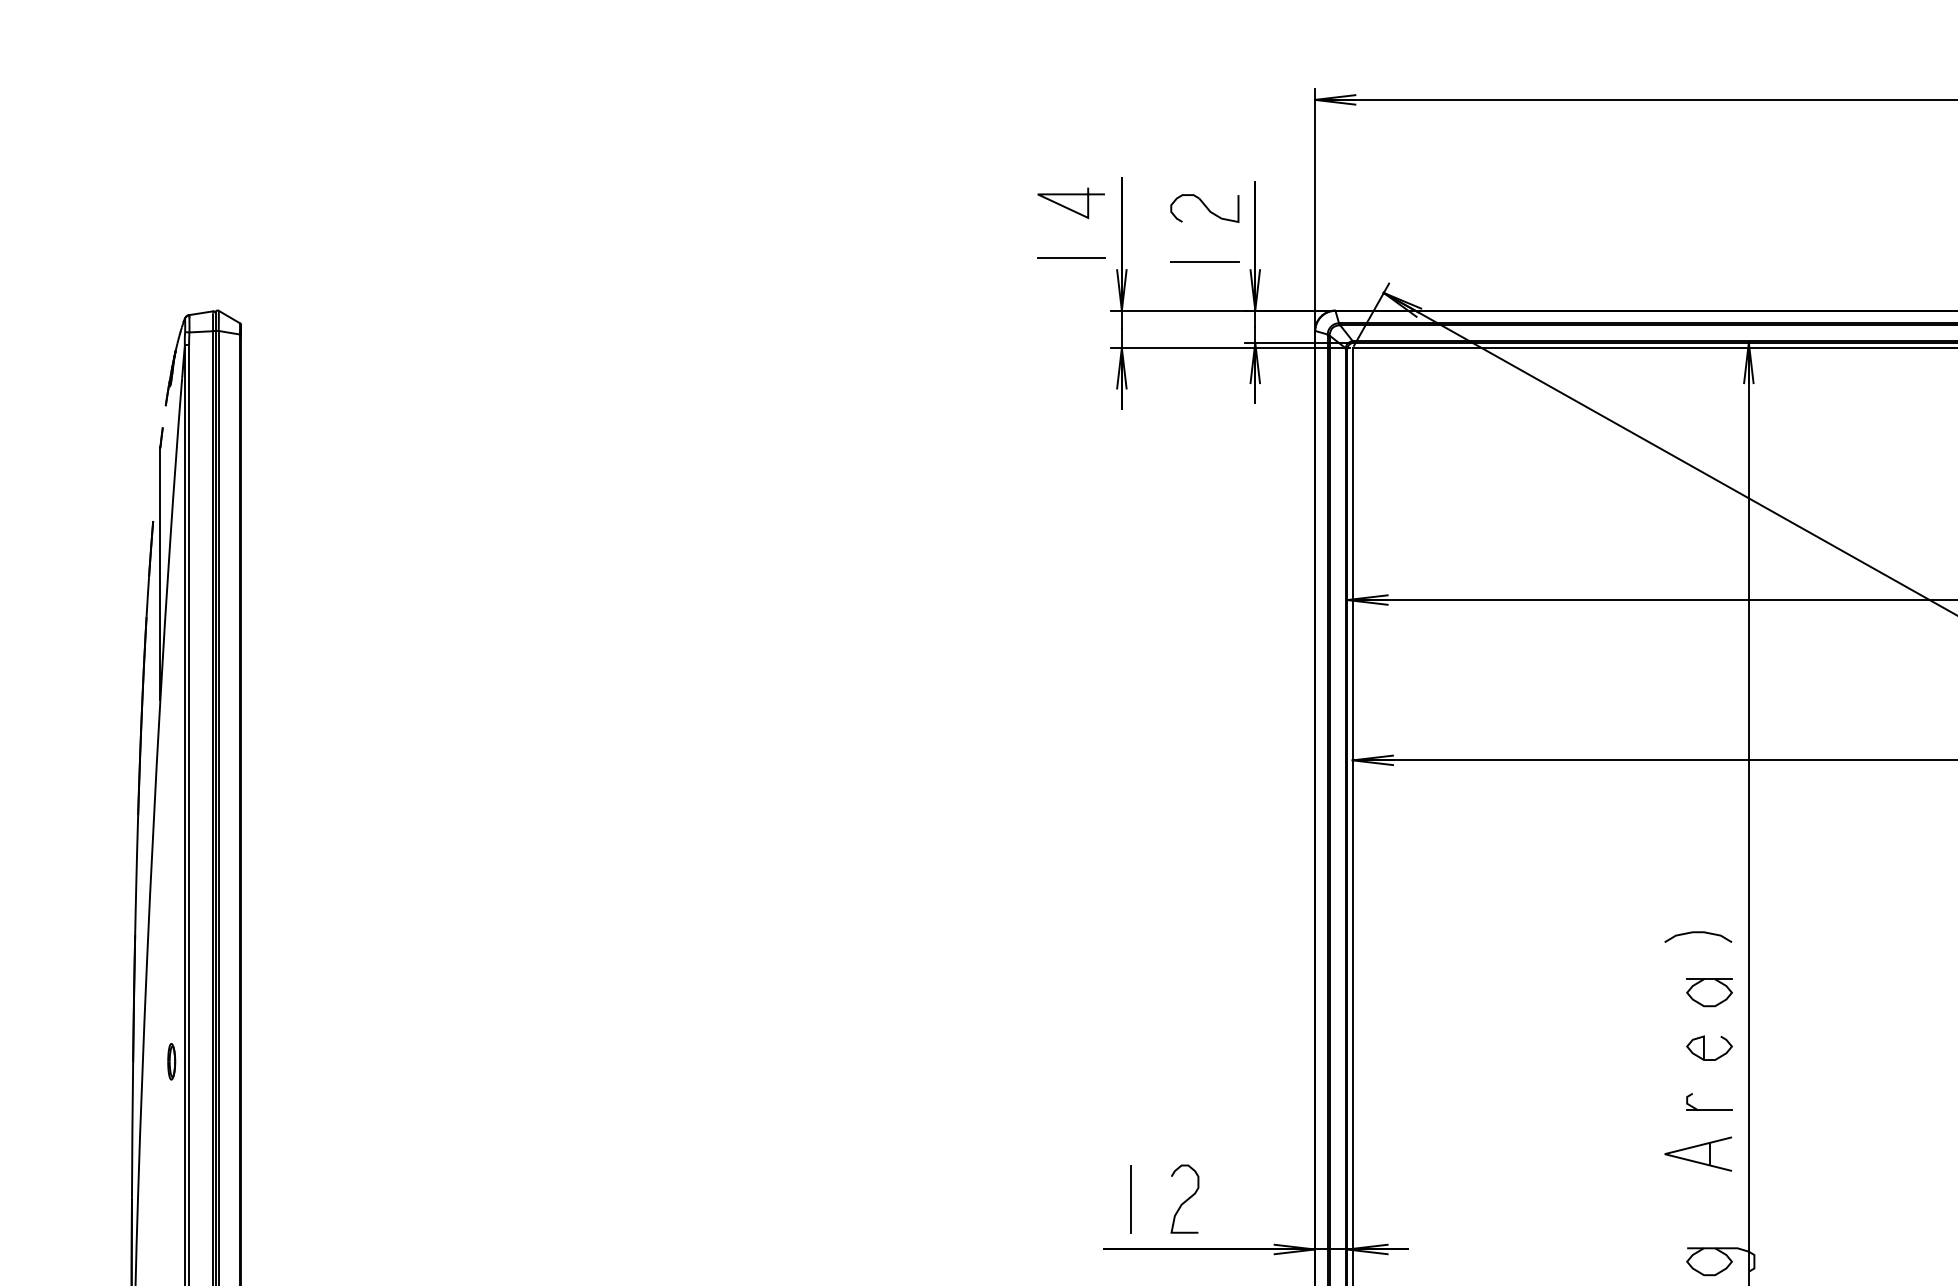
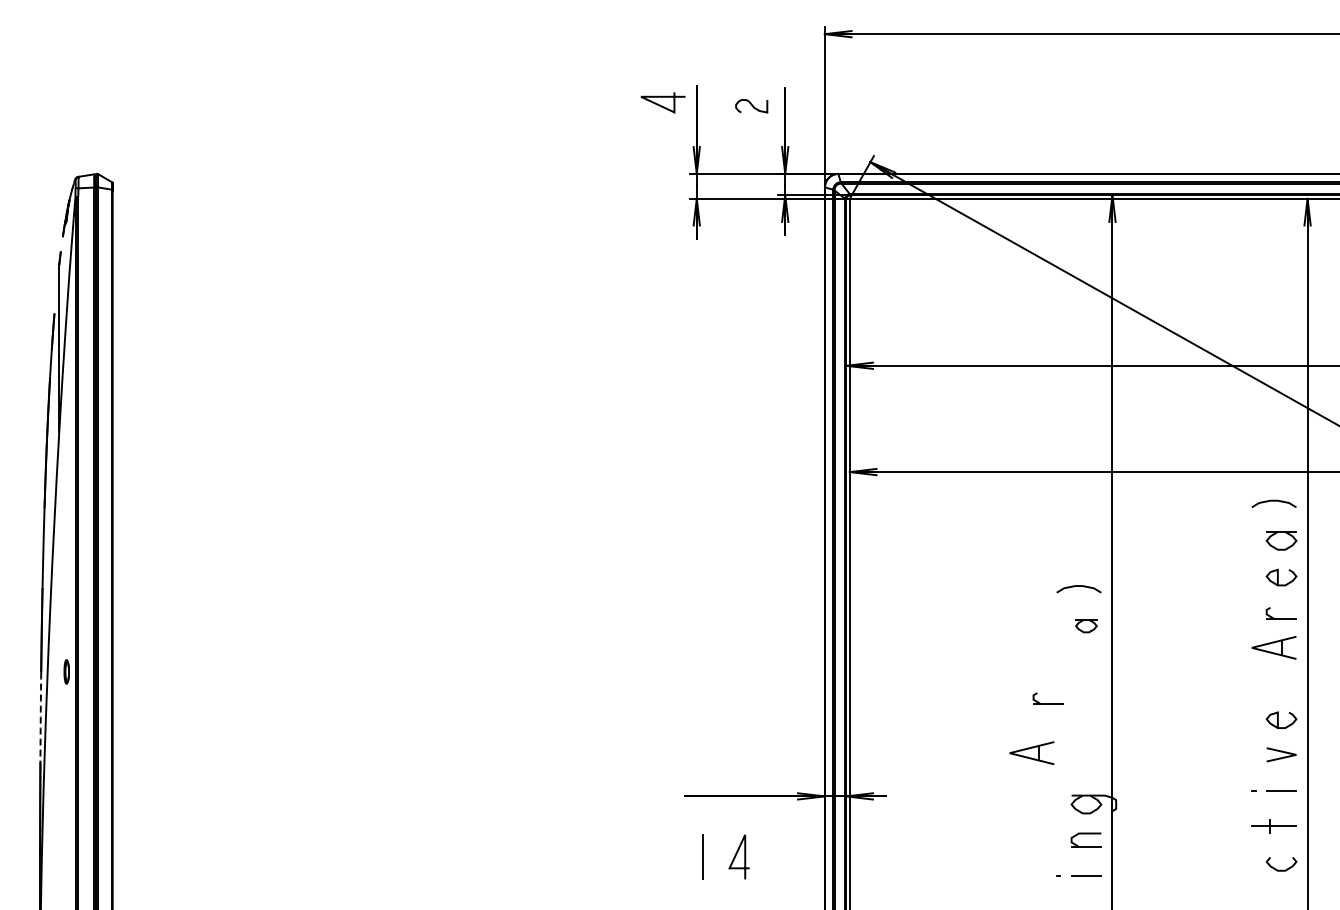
part: (1204, 208) -> (751, 106), size x0.7
line: (1071, 258) -> (663, 139), removed
line: (1204, 261) -> (751, 141), removed
part: (1709, 991) -> (1086, 625), size x0.7
curve: (1705, 1047) -> (1083, 662), removed
part: (1708, 1101) -> (1047, 698), moved
arc: (132, 1130) -> (40, 717), solid -> dashed
part: (1697, 1153) -> (1031, 752), moved
line: (1130, 1198) -> (702, 762), removed
curve: (1186, 1198) -> (739, 762), removed

